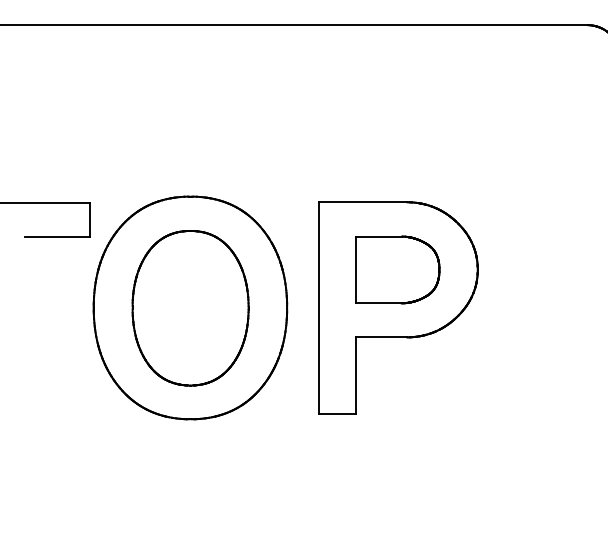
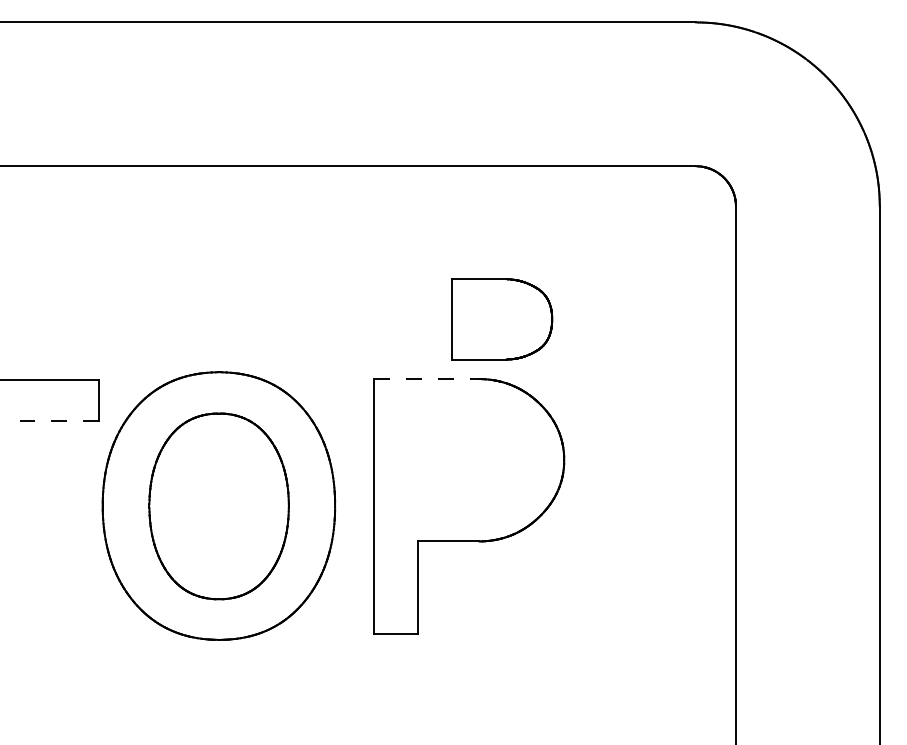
line: (363, 202) -> (426, 379), solid -> dashed
line: (57, 236) -> (59, 420), solid -> dashed
part: (398, 270) -> (502, 319), moved

